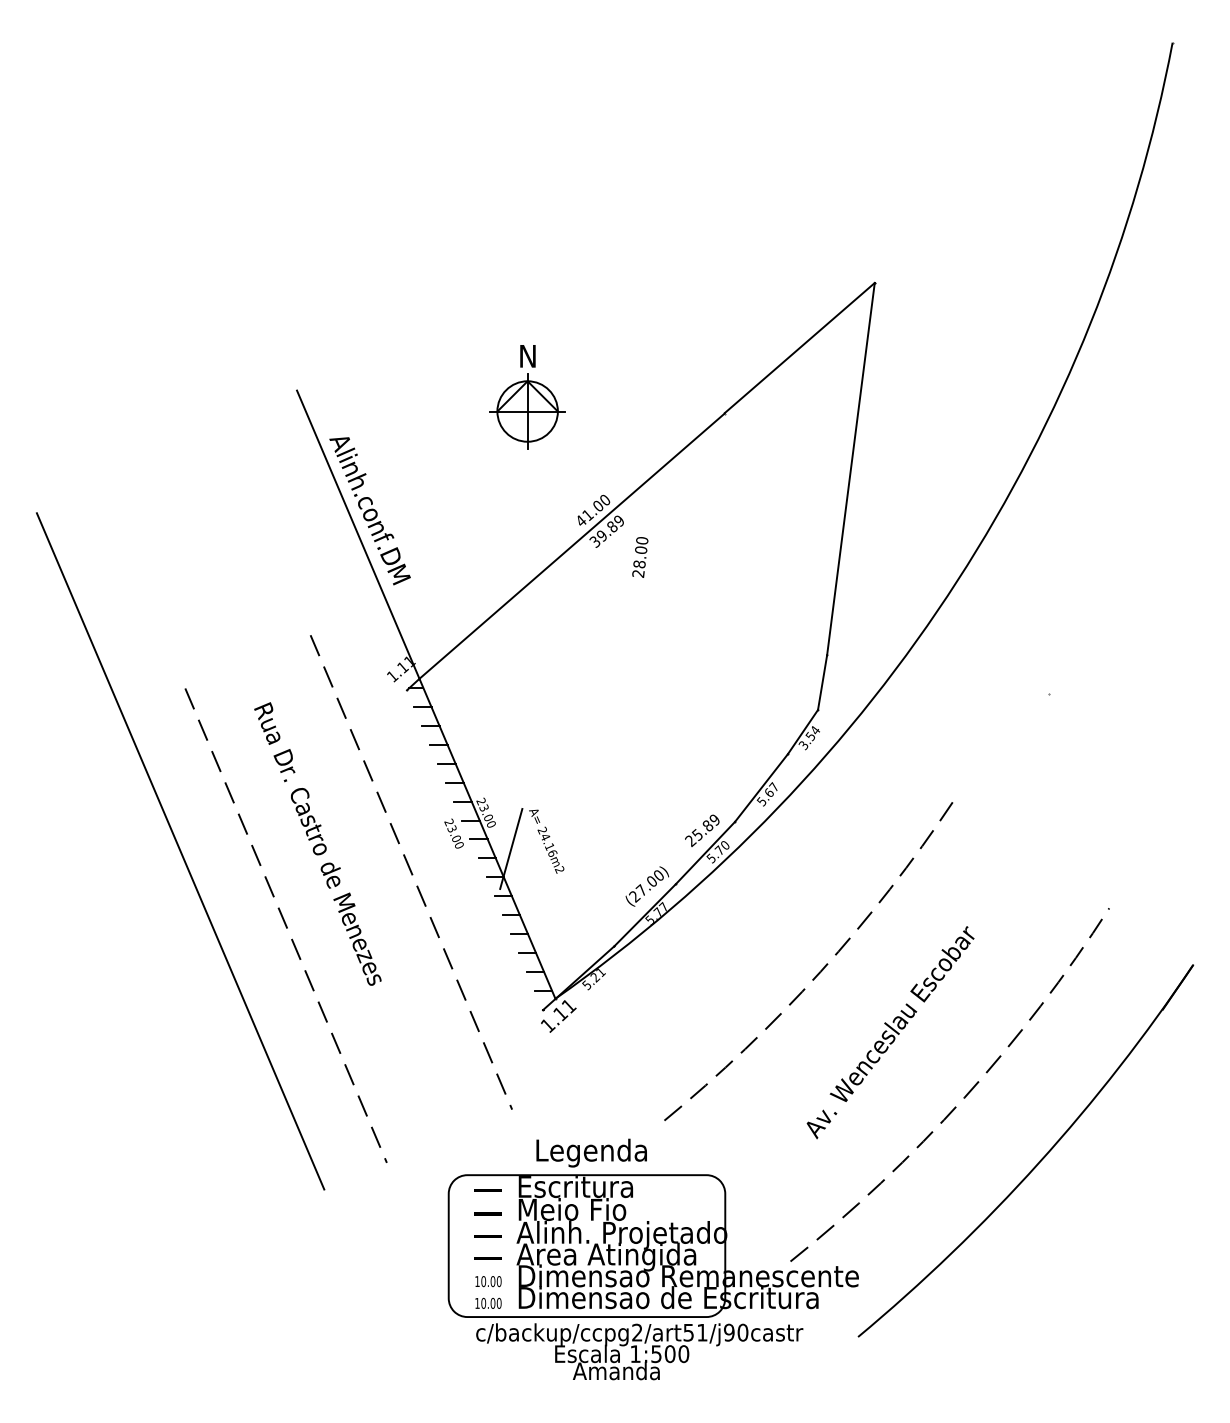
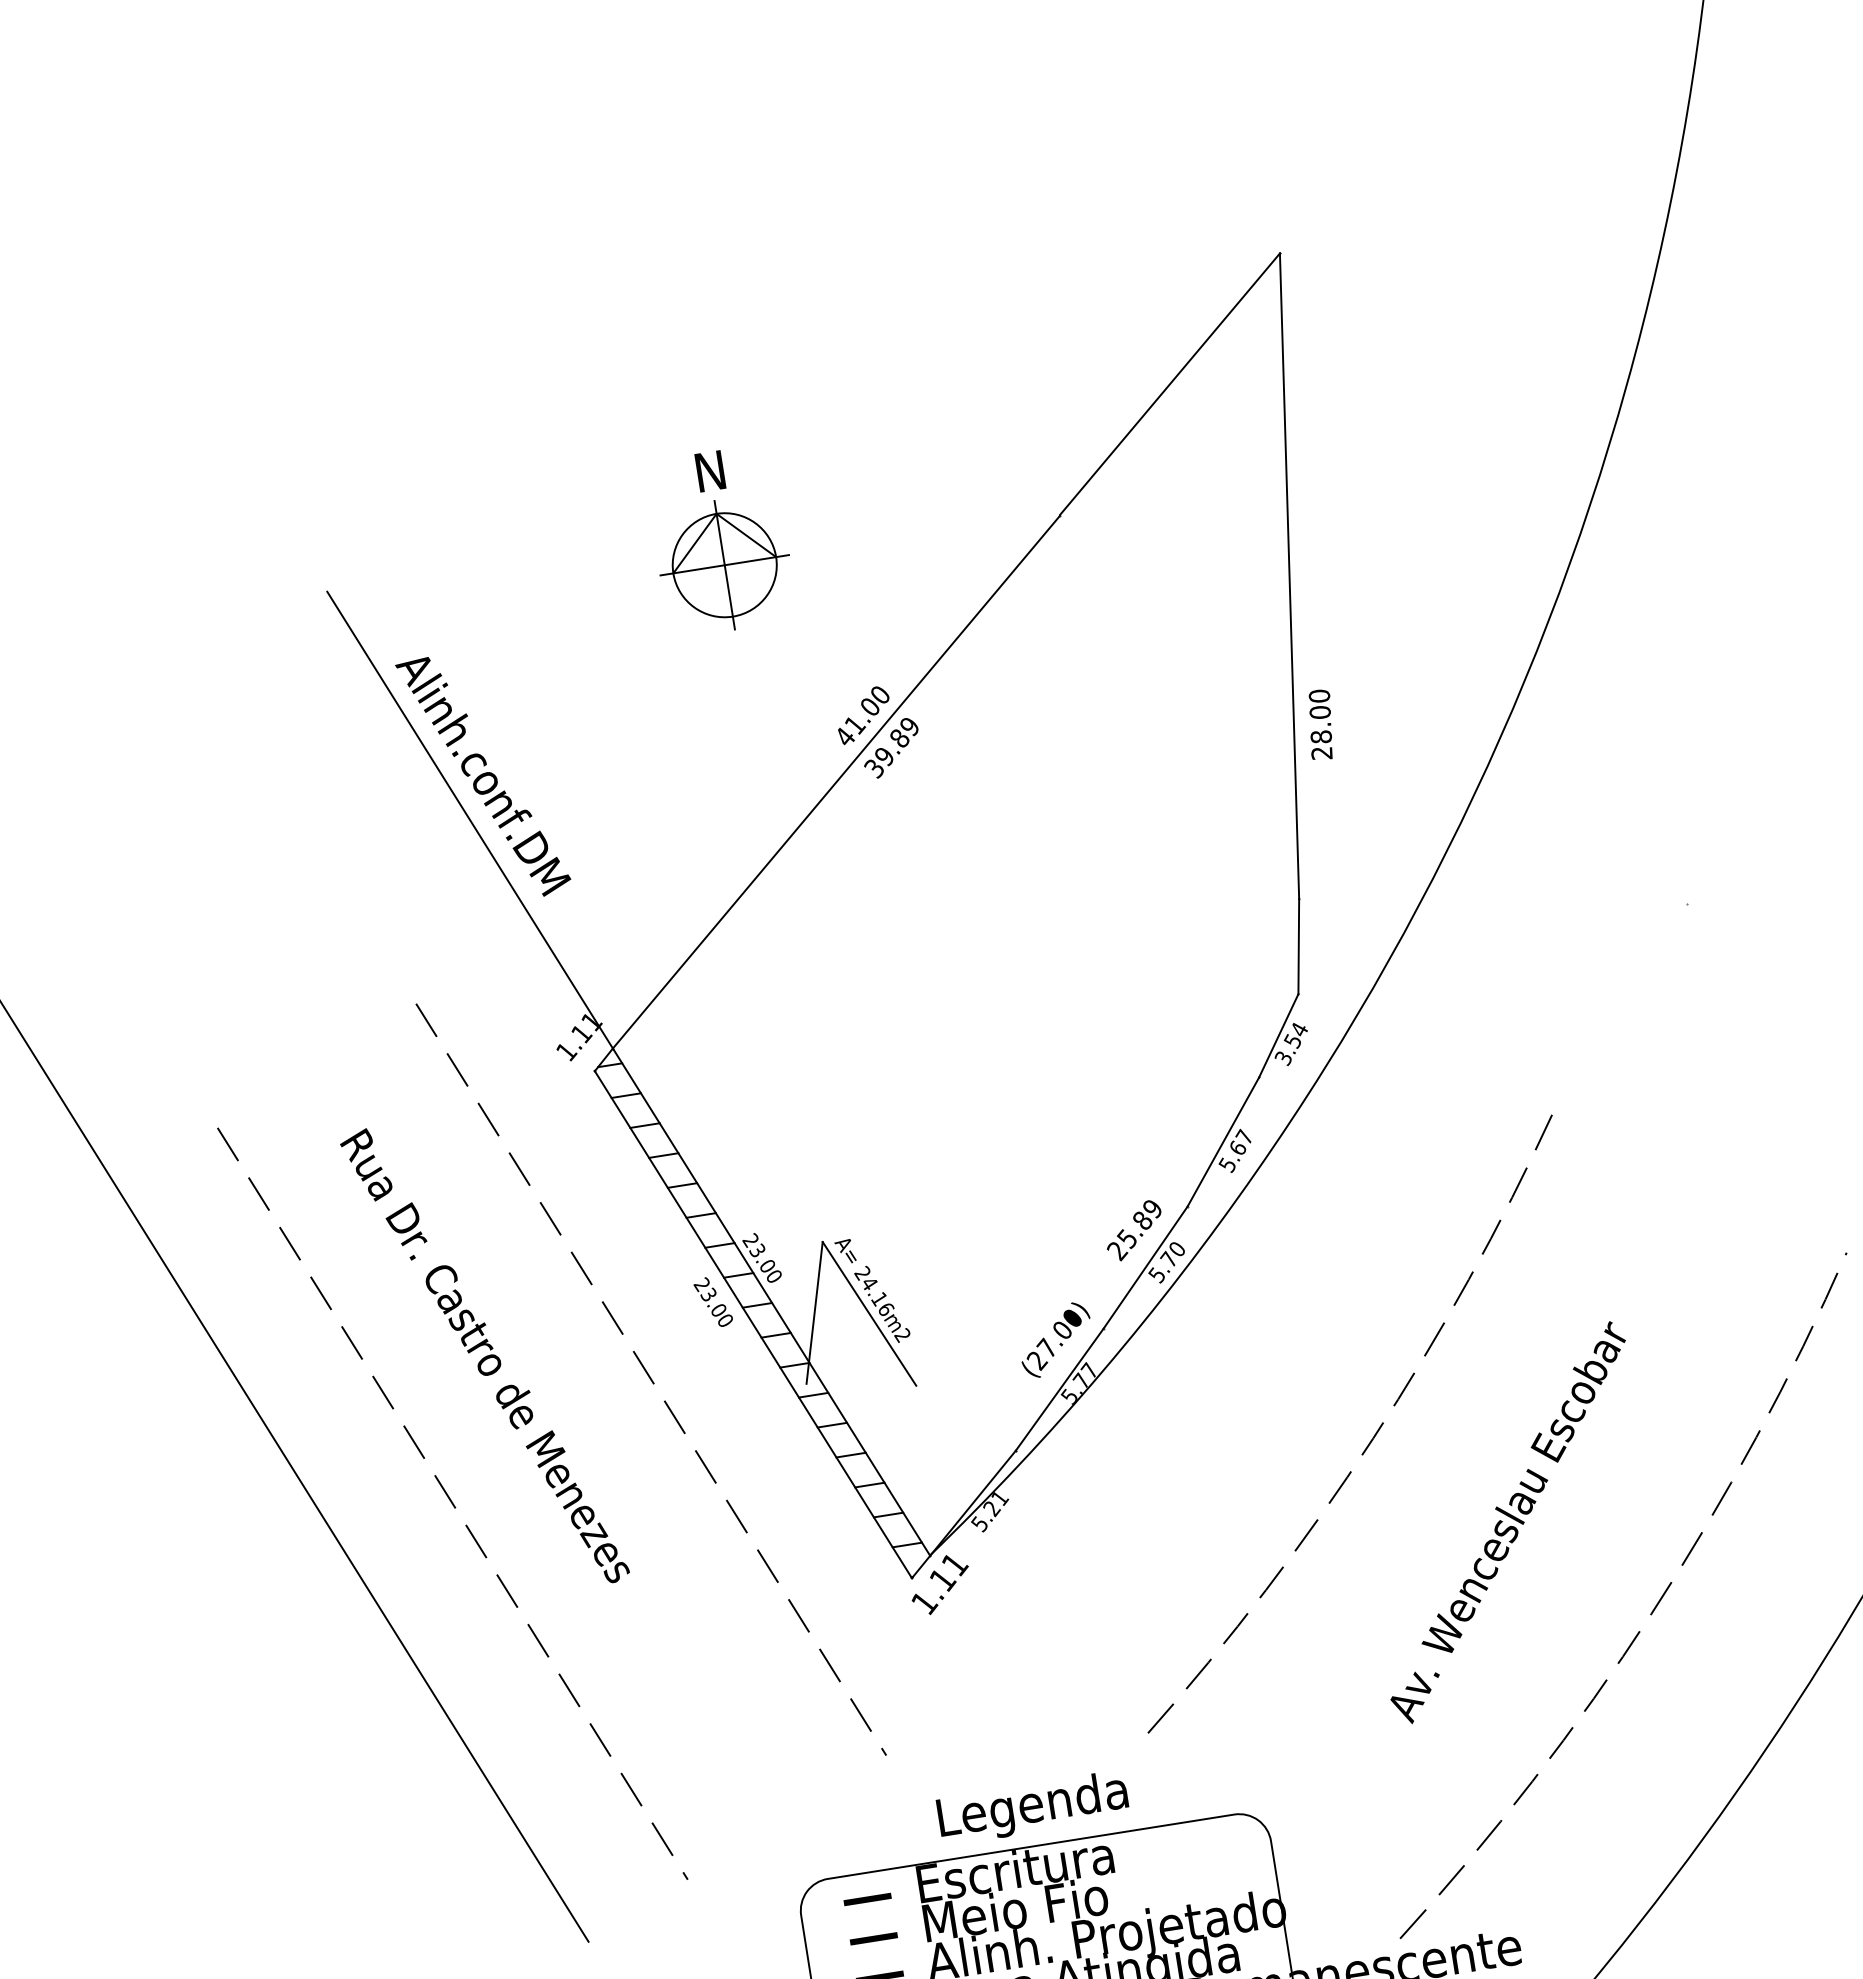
text: (640, 557) -> (1321, 725), moved
line: (474, 850) -> (752, 1325), added
line: (542, 854) -> (869, 1313), added

